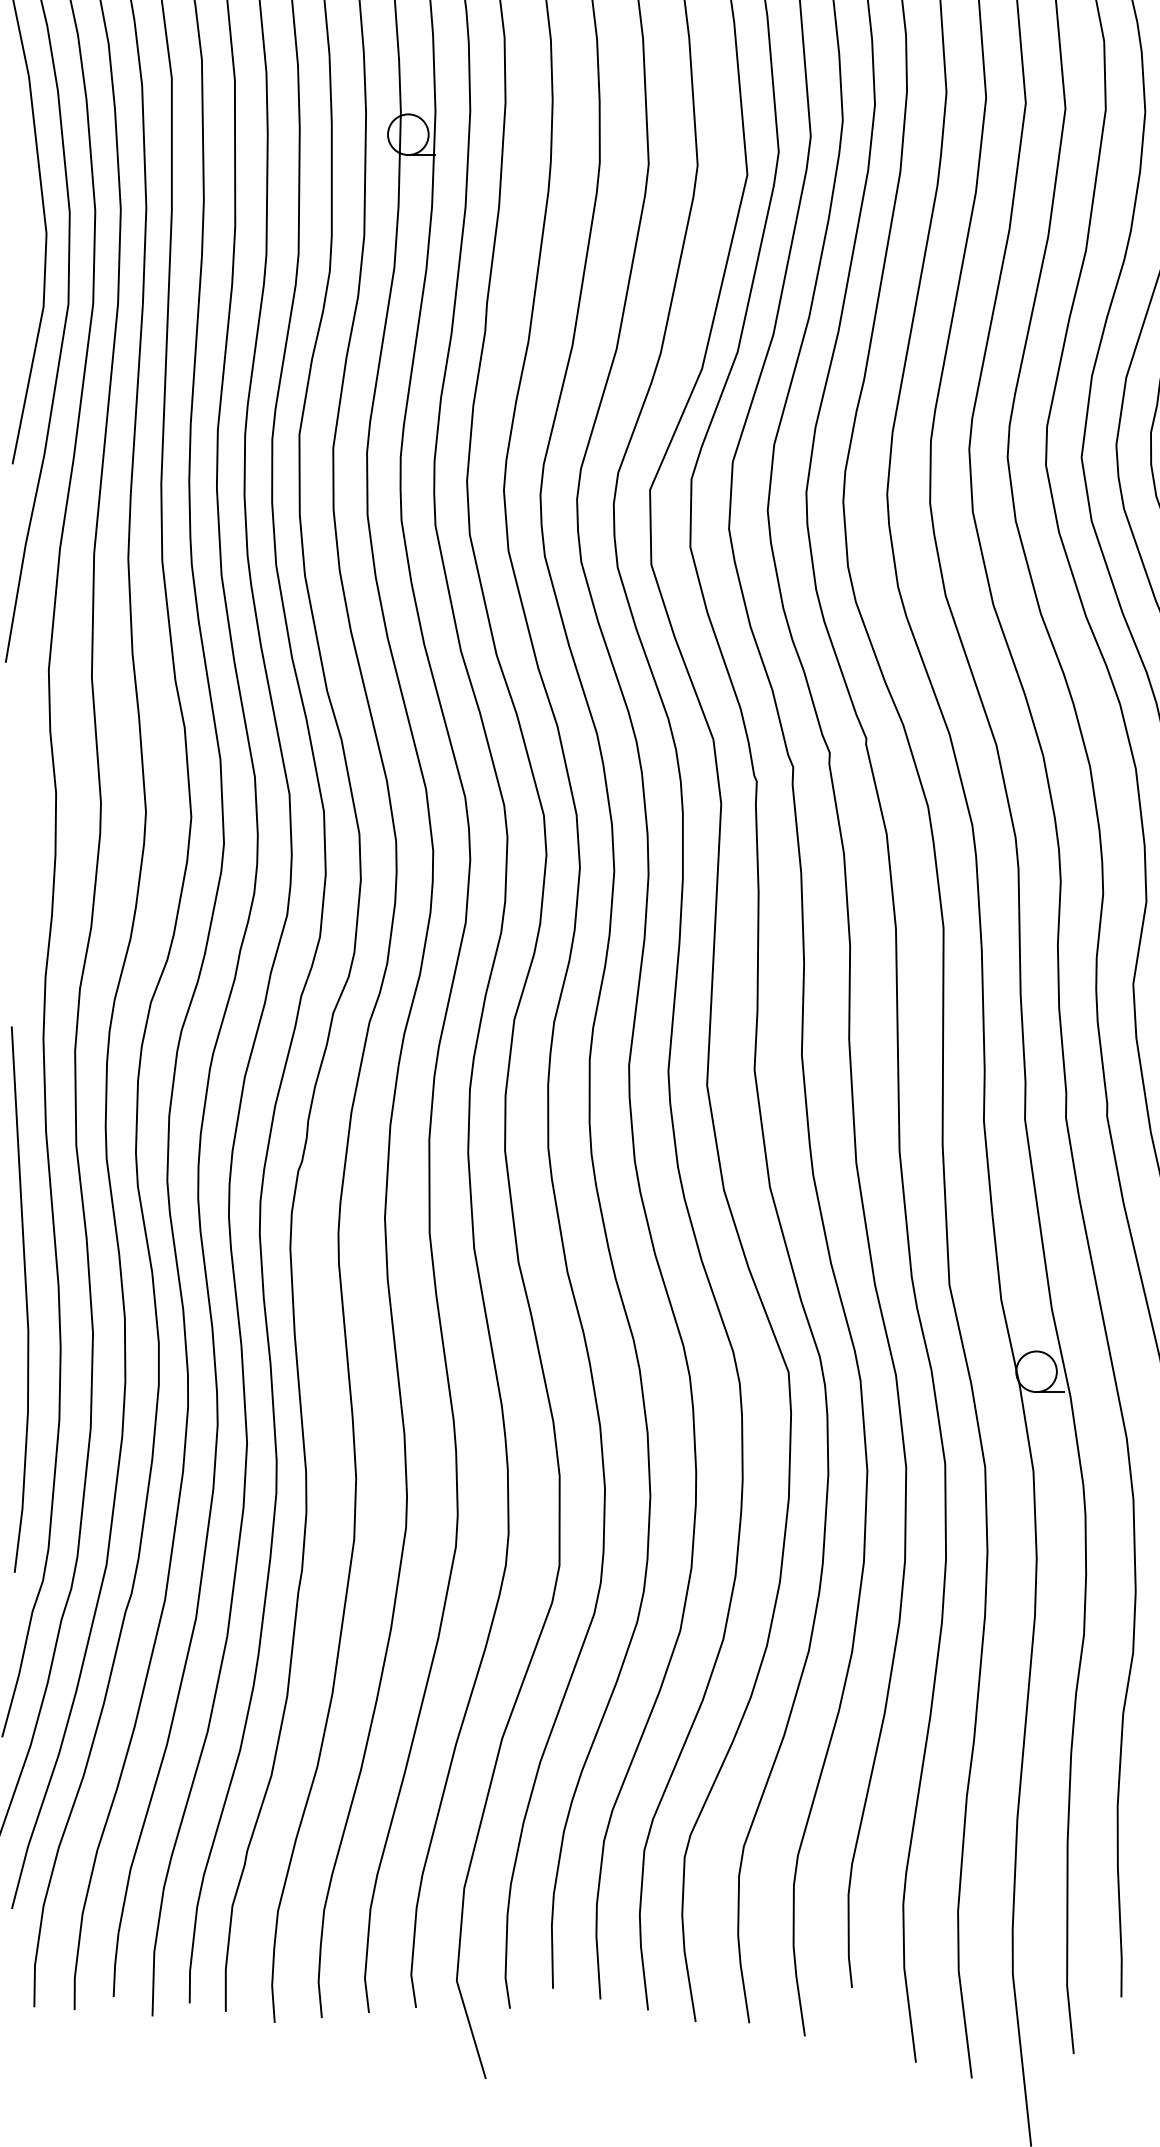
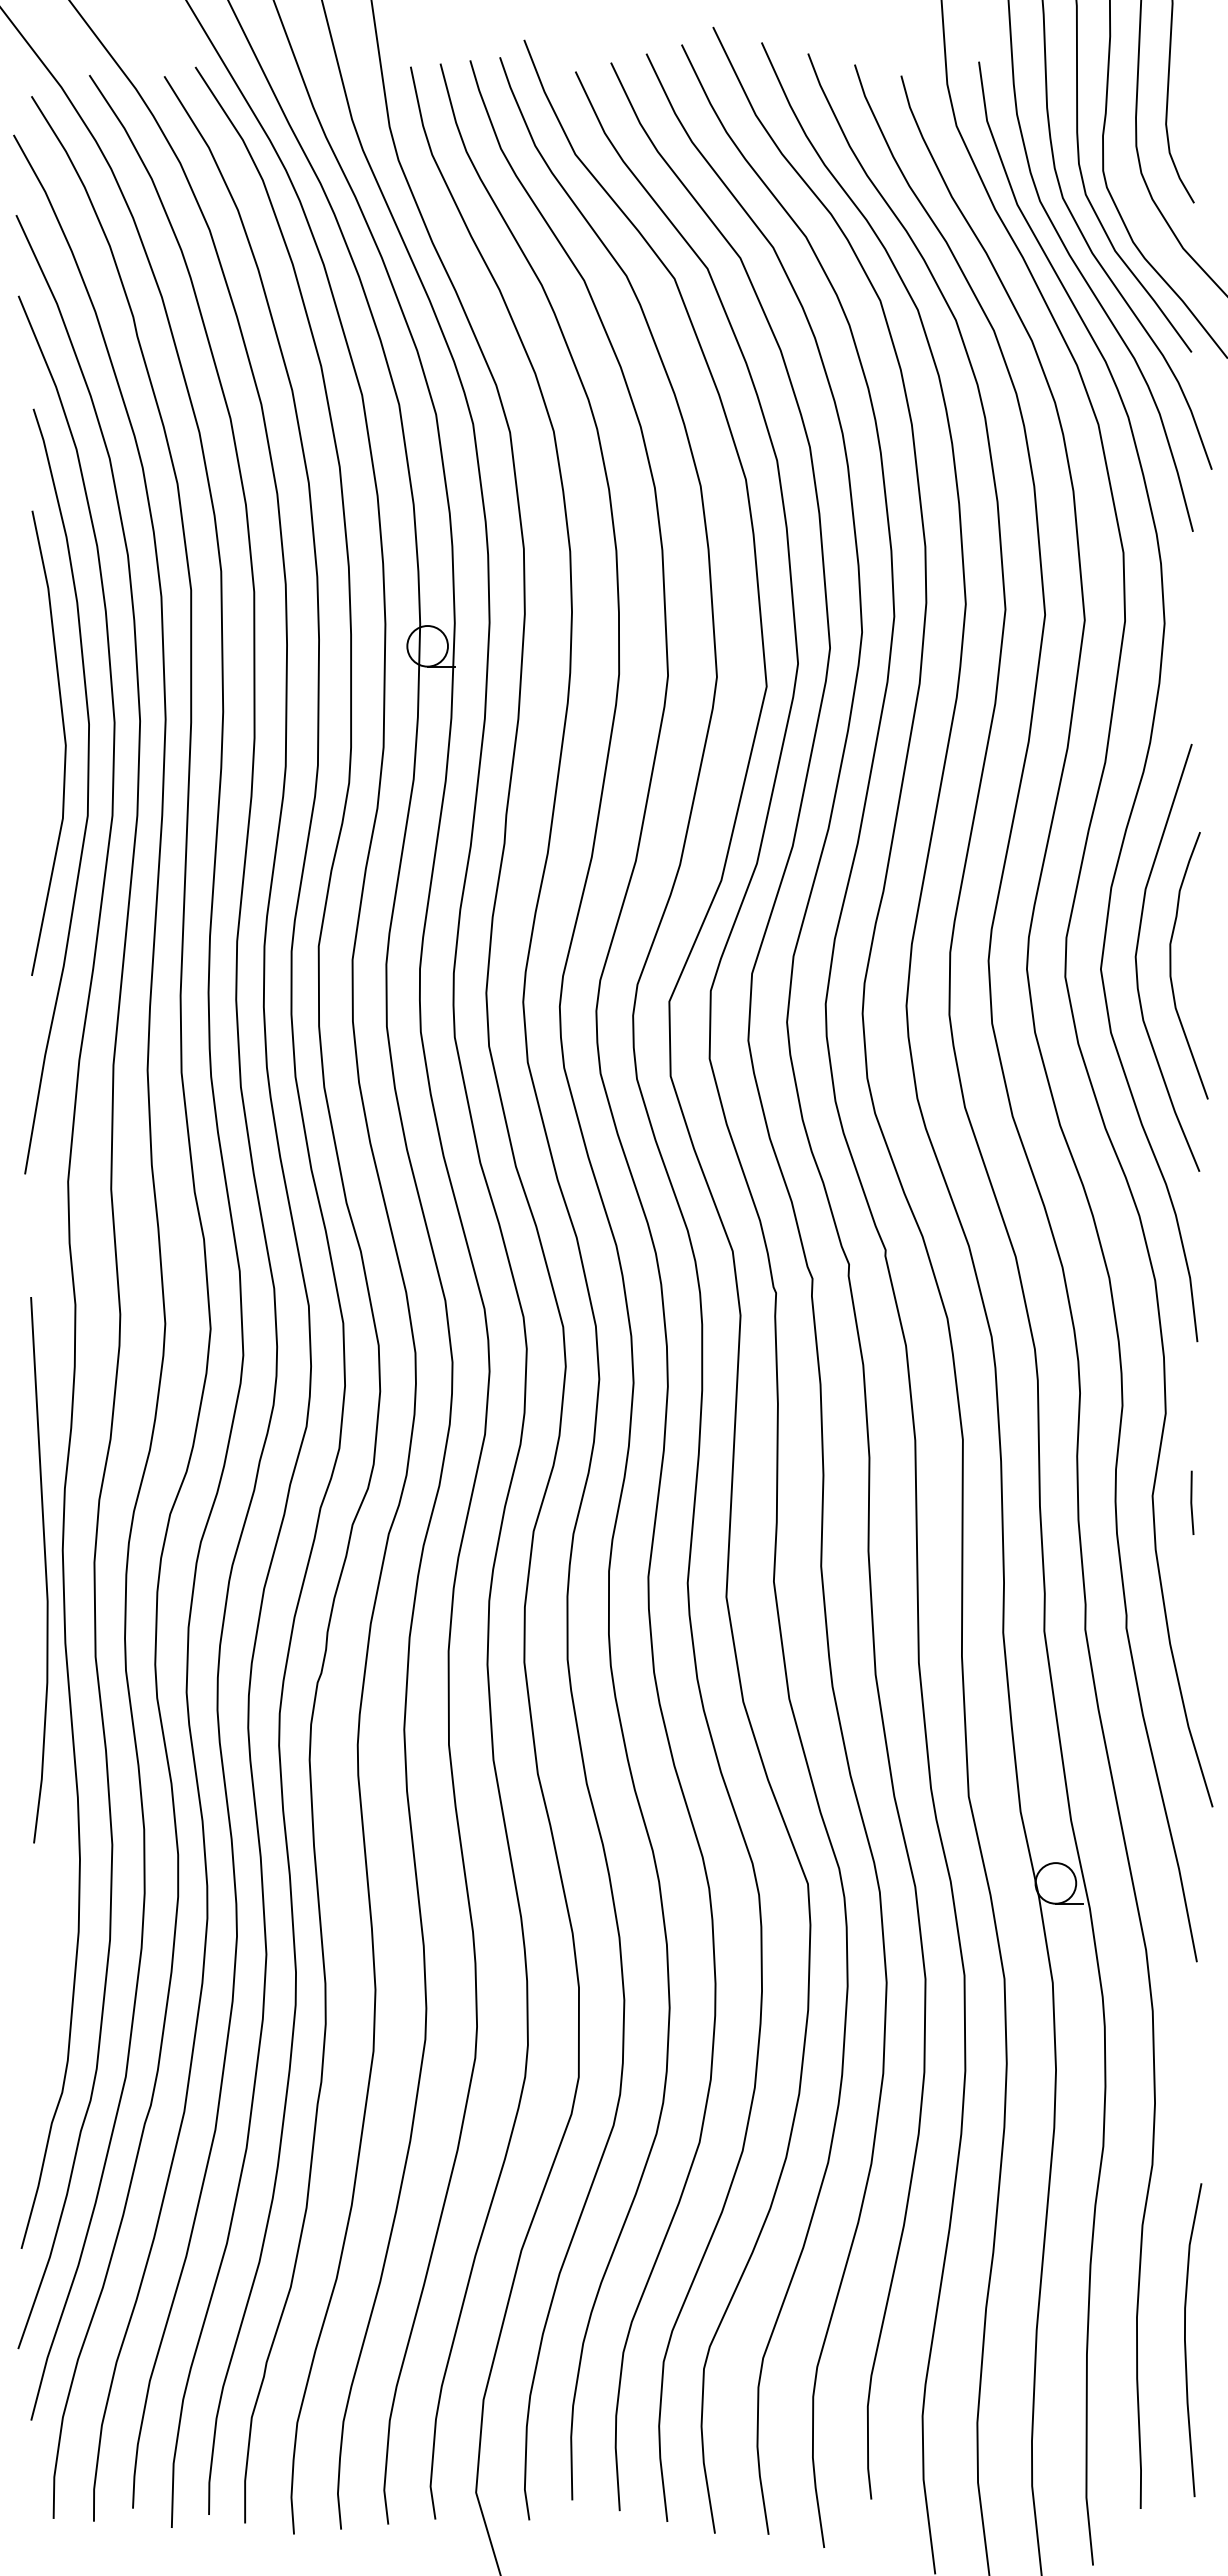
line: (25, 1296) -> (44, 1567), moved

